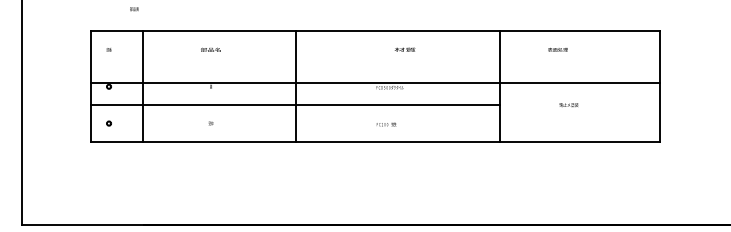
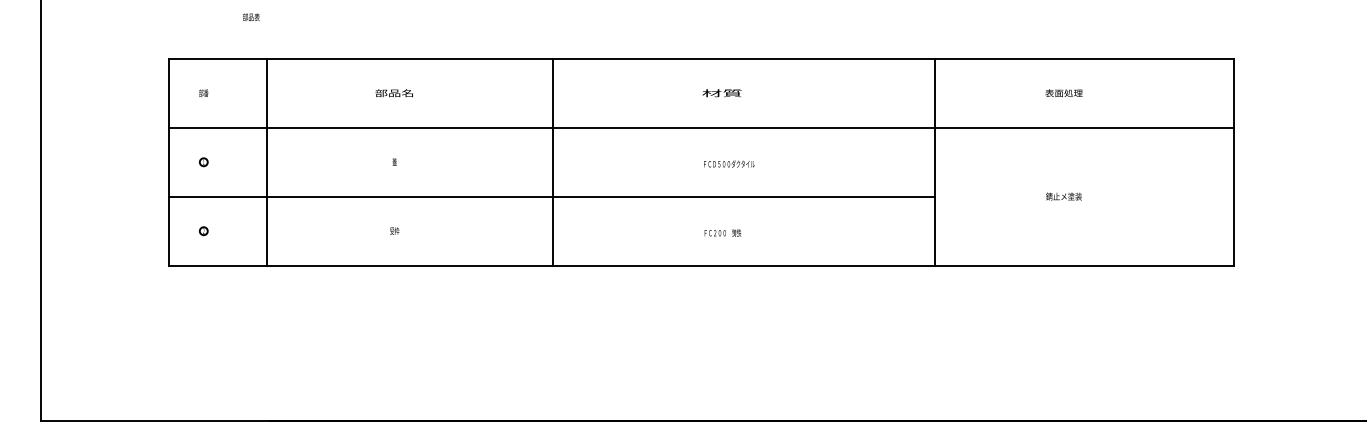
text: (404, 49) -> (720, 92), moved
text: (557, 49) -> (1063, 92), moved
line: (374, 83) -> (700, 128), moved

